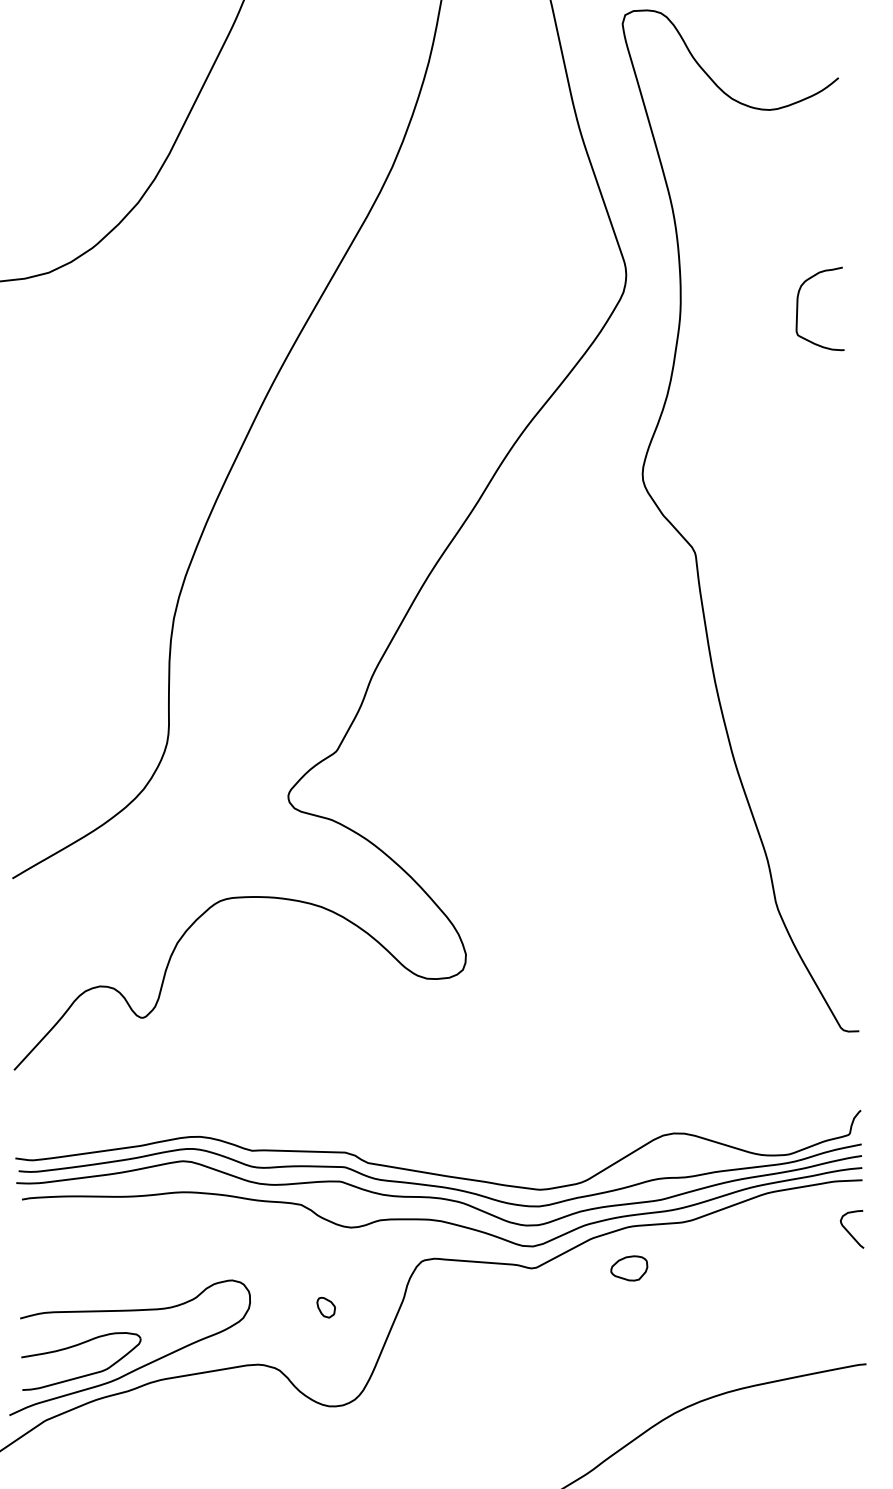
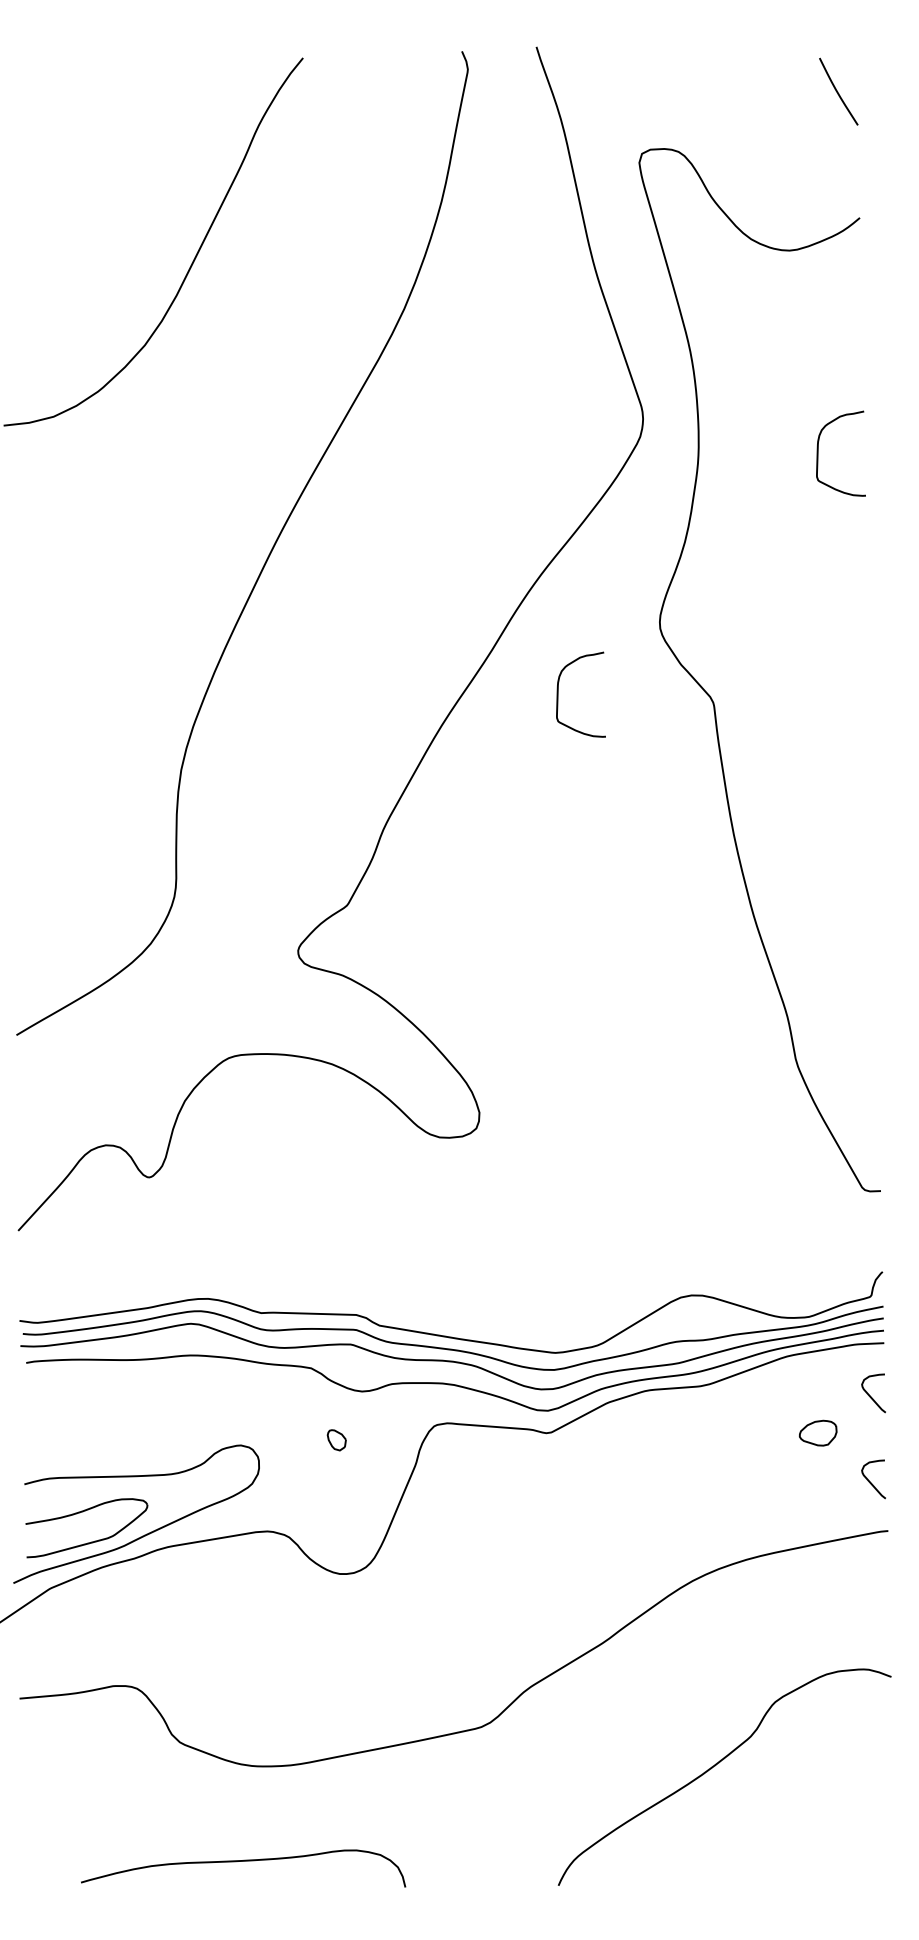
curve: (543, 544) -> (558, 694), added
part: (628, 1267) -> (817, 1432), moved
part: (325, 1307) -> (336, 1440), moved
curve: (849, 1315) -> (870, 1481), added

